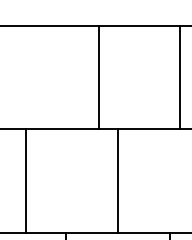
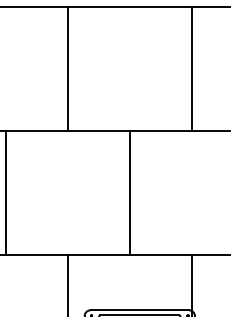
line: (98, 77) -> (67, 69), moved
line: (179, 77) -> (191, 69), moved
line: (25, 181) -> (5, 193), moved

